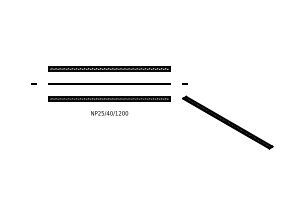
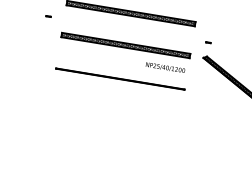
line: (109, 83) -> (120, 78), moved
text: (109, 113) -> (165, 67), moved

